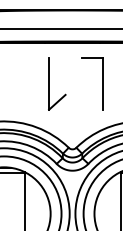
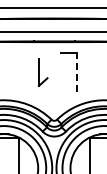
part: (57, 83) -> (43, 72), size x0.7
line: (102, 83) -> (76, 72), solid -> dashed

